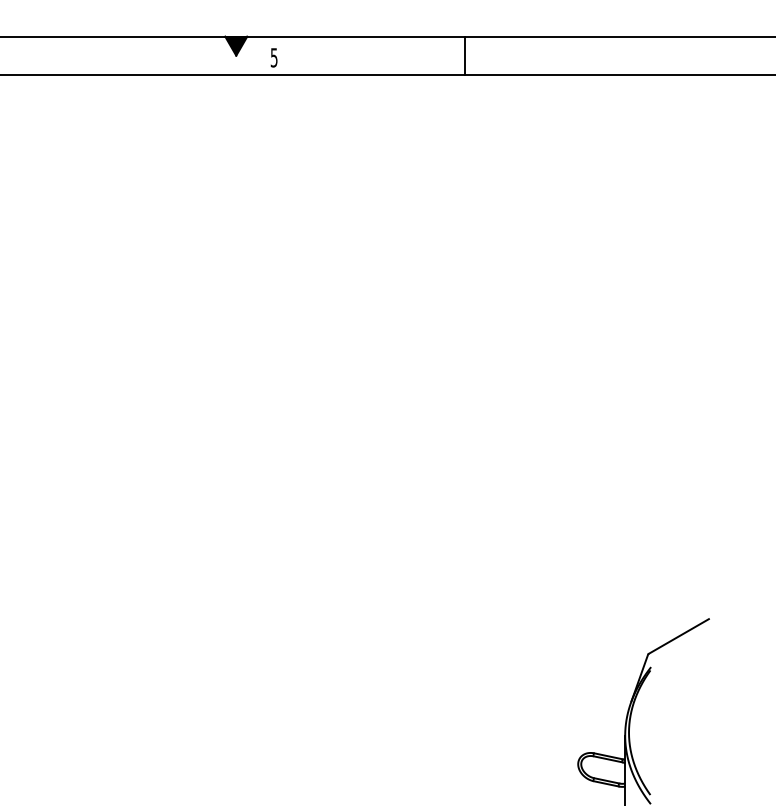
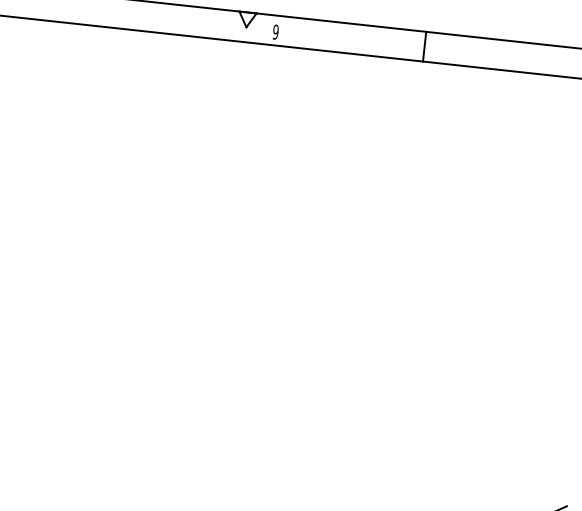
fill: (236, 45) -> (247, 19), removed
text: (273, 57) -> (275, 31), 5 -> 9

